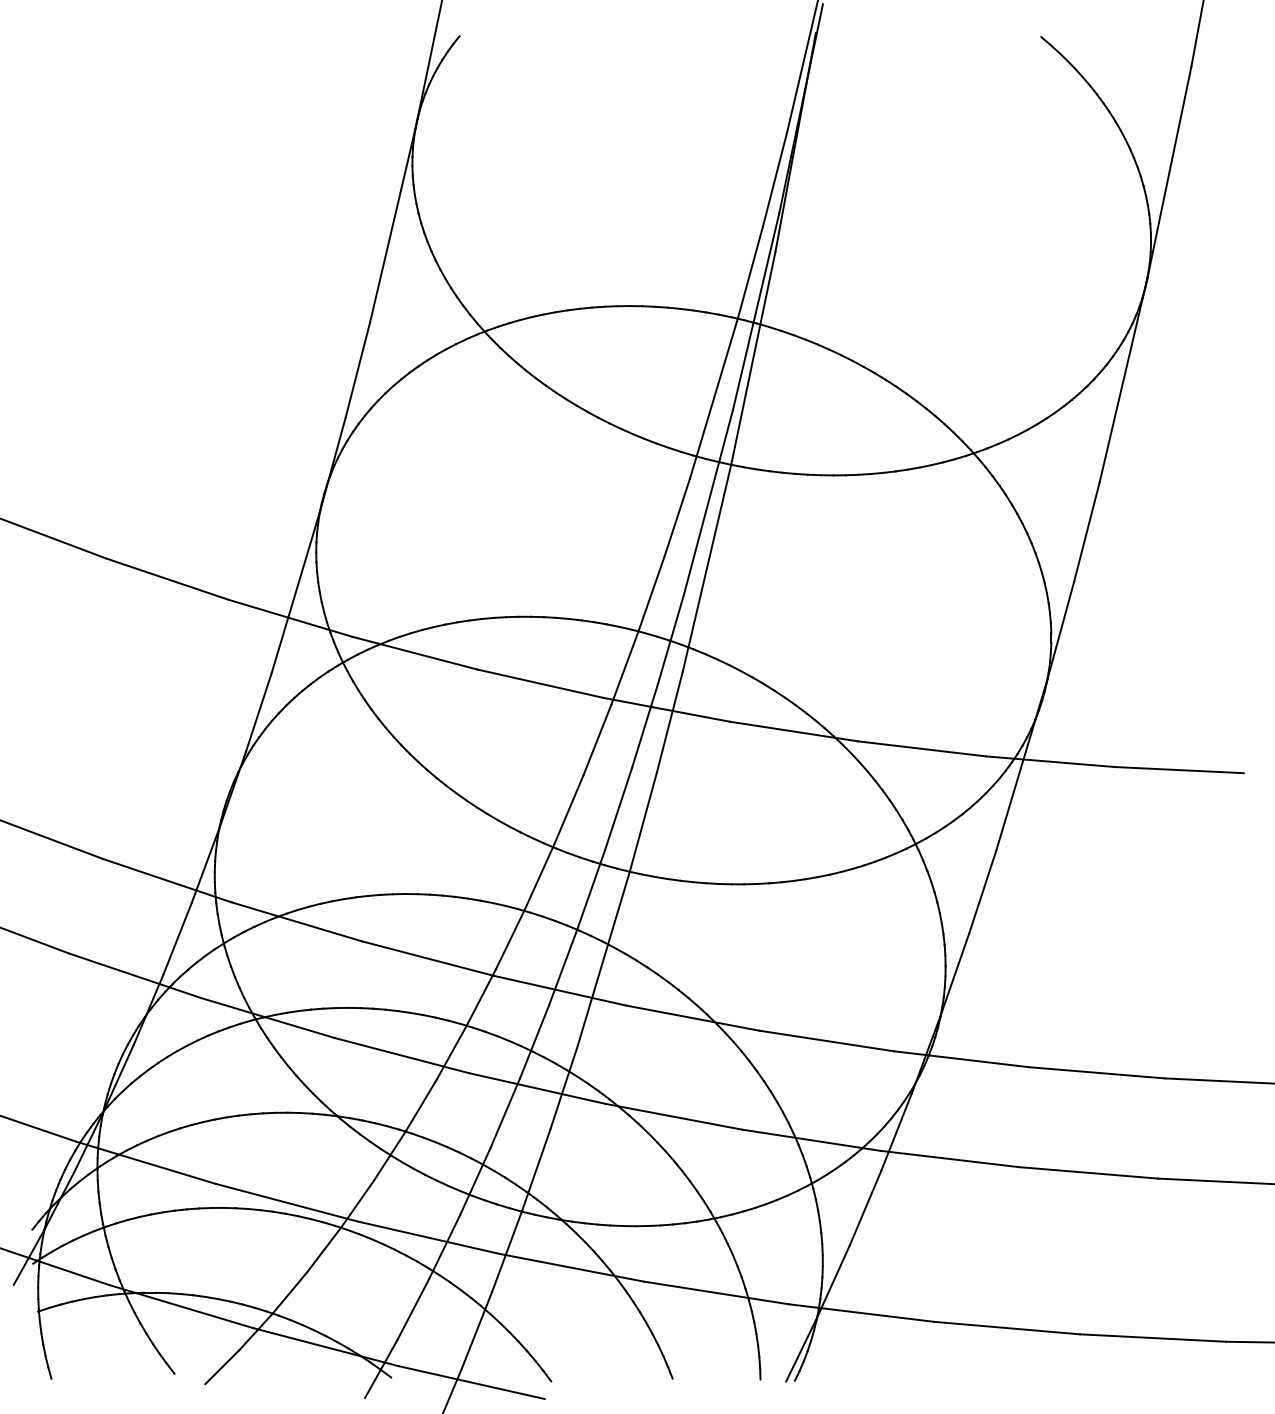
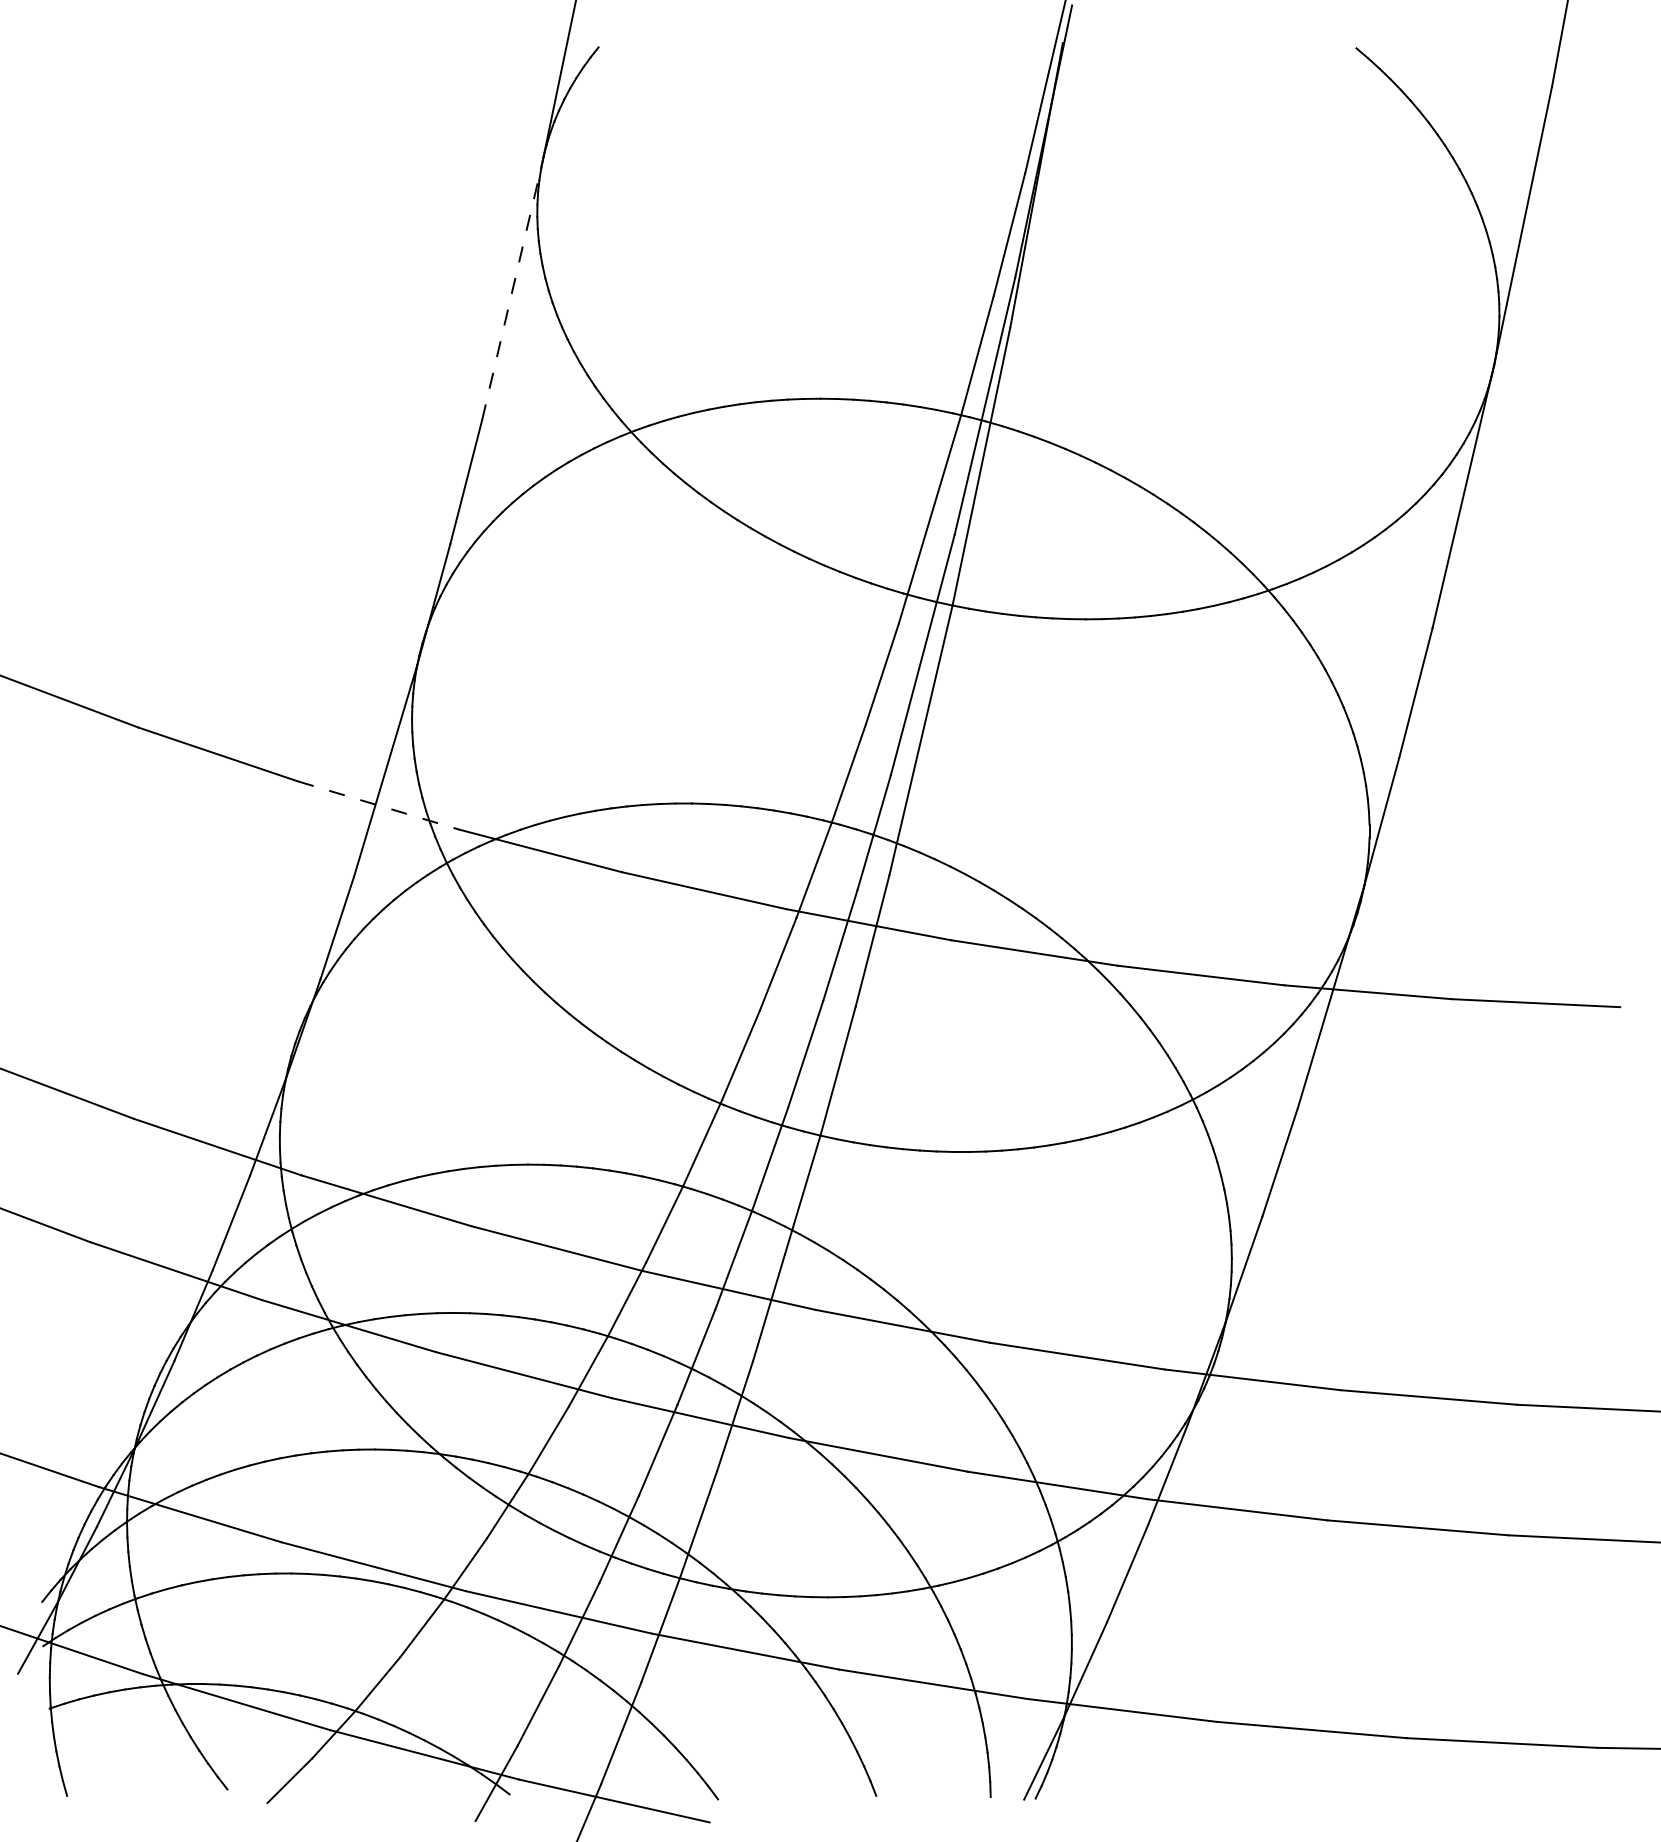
line: (392, 224) -> (511, 292), solid -> dashed
line: (291, 618) -> (379, 805), solid -> dashed

